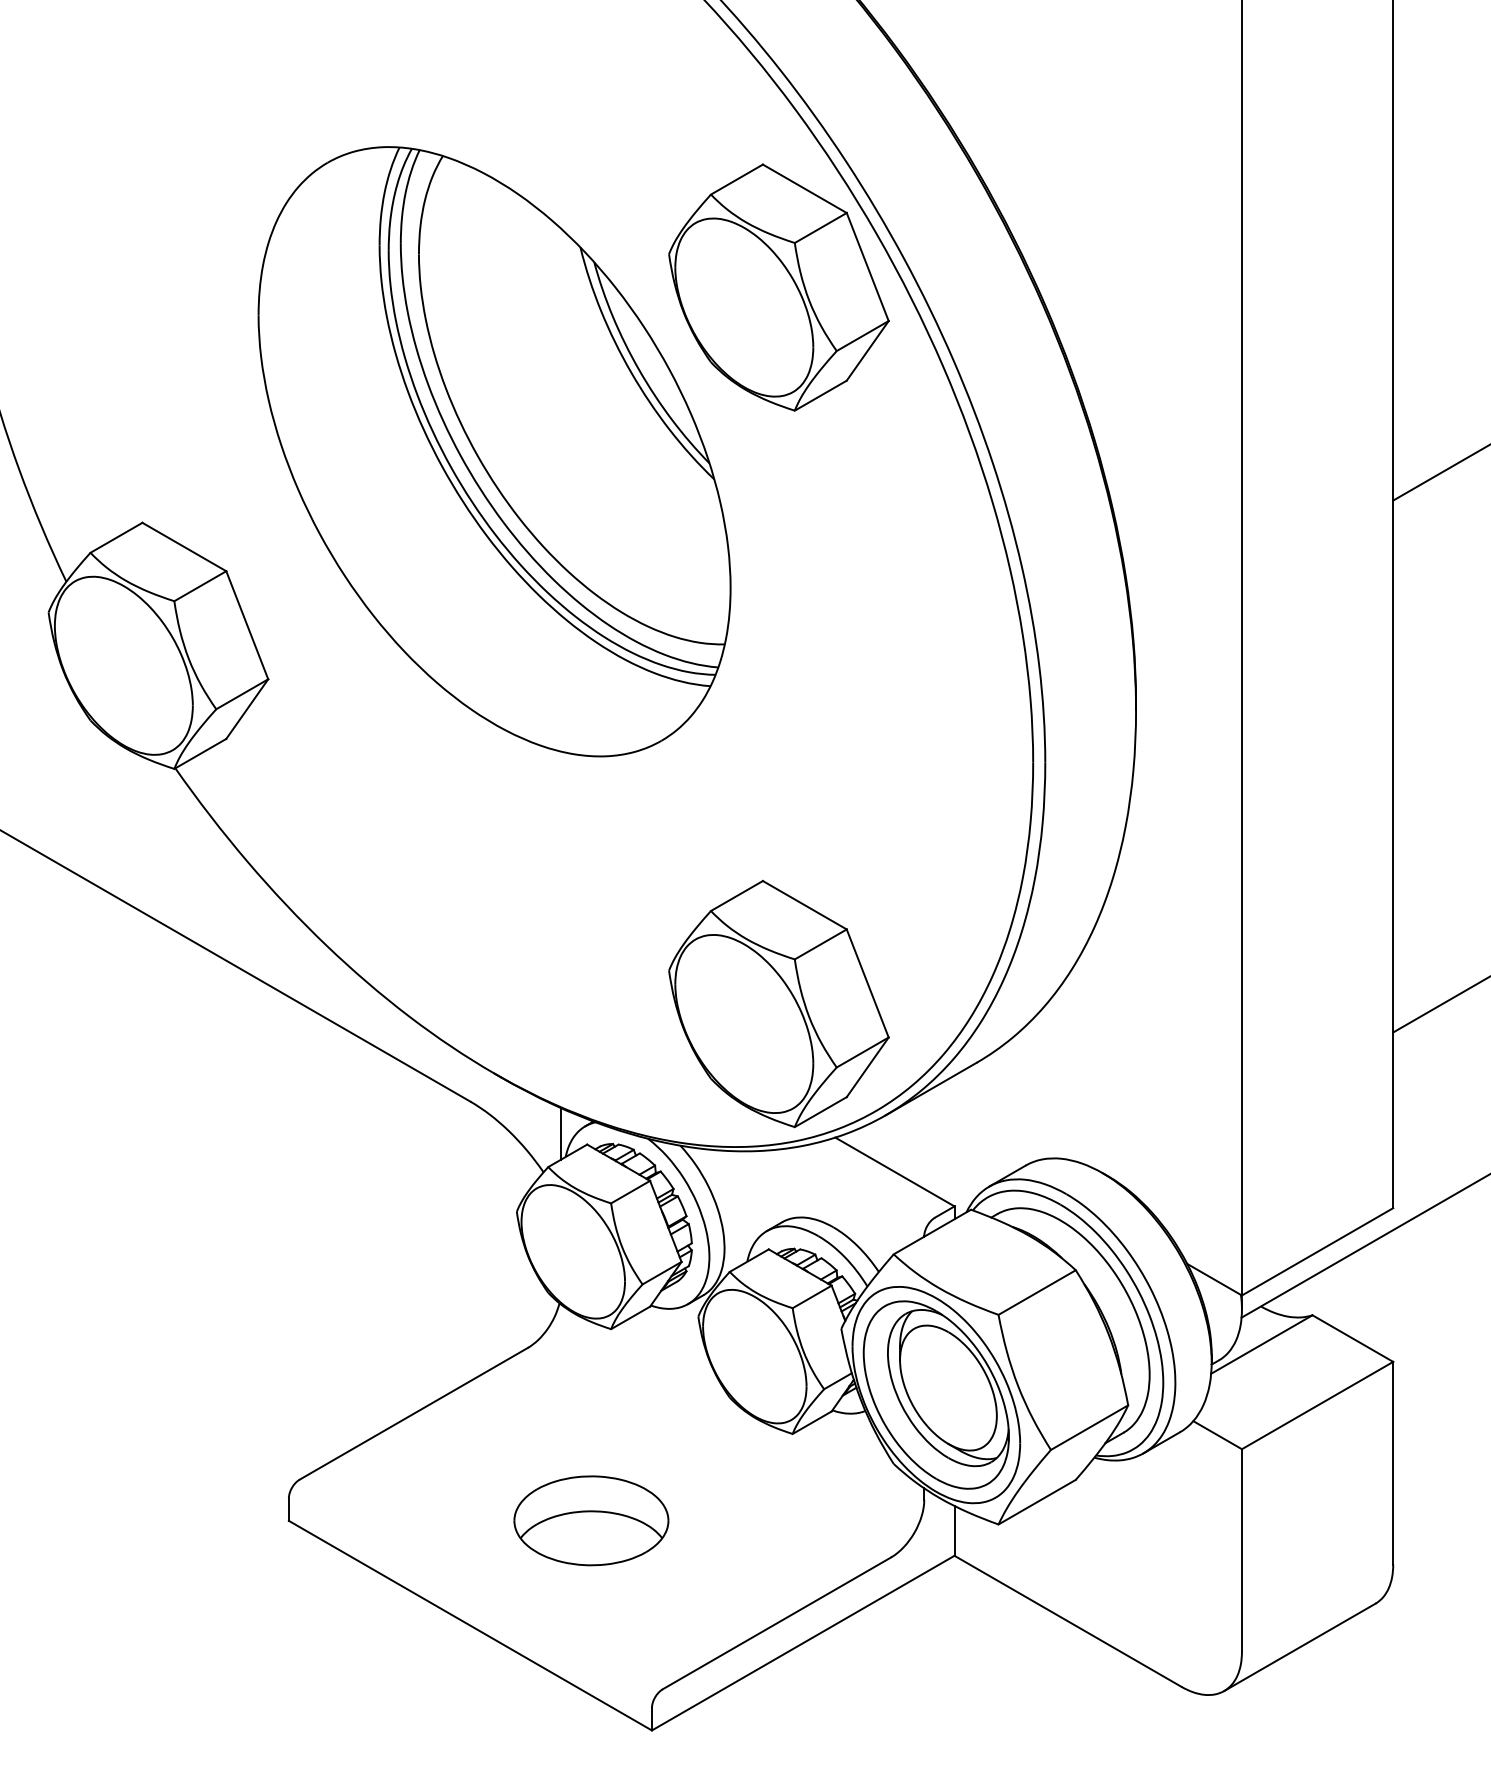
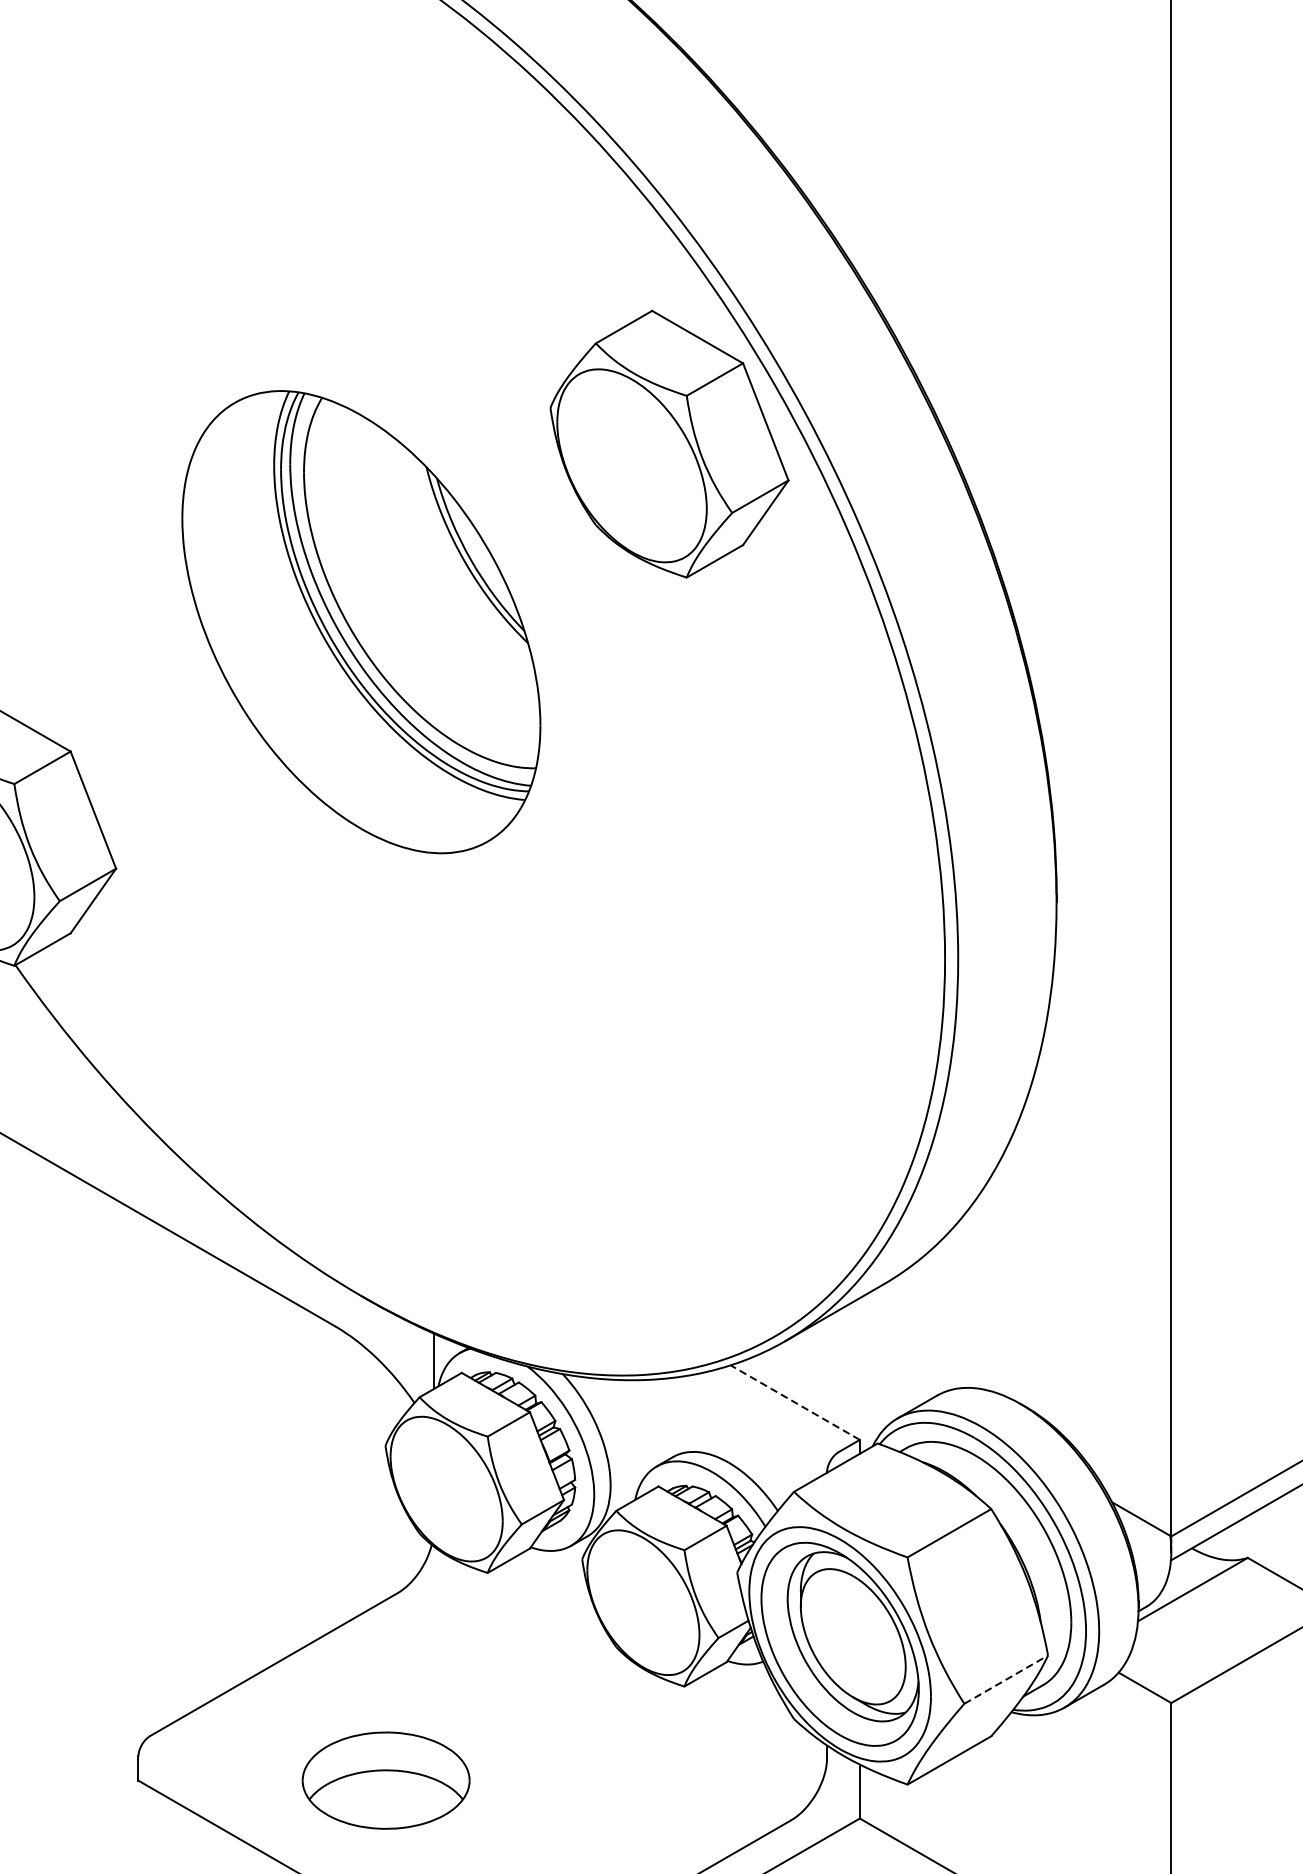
part: (494, 451) -> (361, 621), size x0.7
part: (778, 1004) -> (669, 1221), removed
line: (894, 1172) -> (794, 1403), solid -> dashed
line: (1089, 1427) -> (1006, 1679), solid -> dashed
part: (591, 1520) -> (386, 1780), moved

